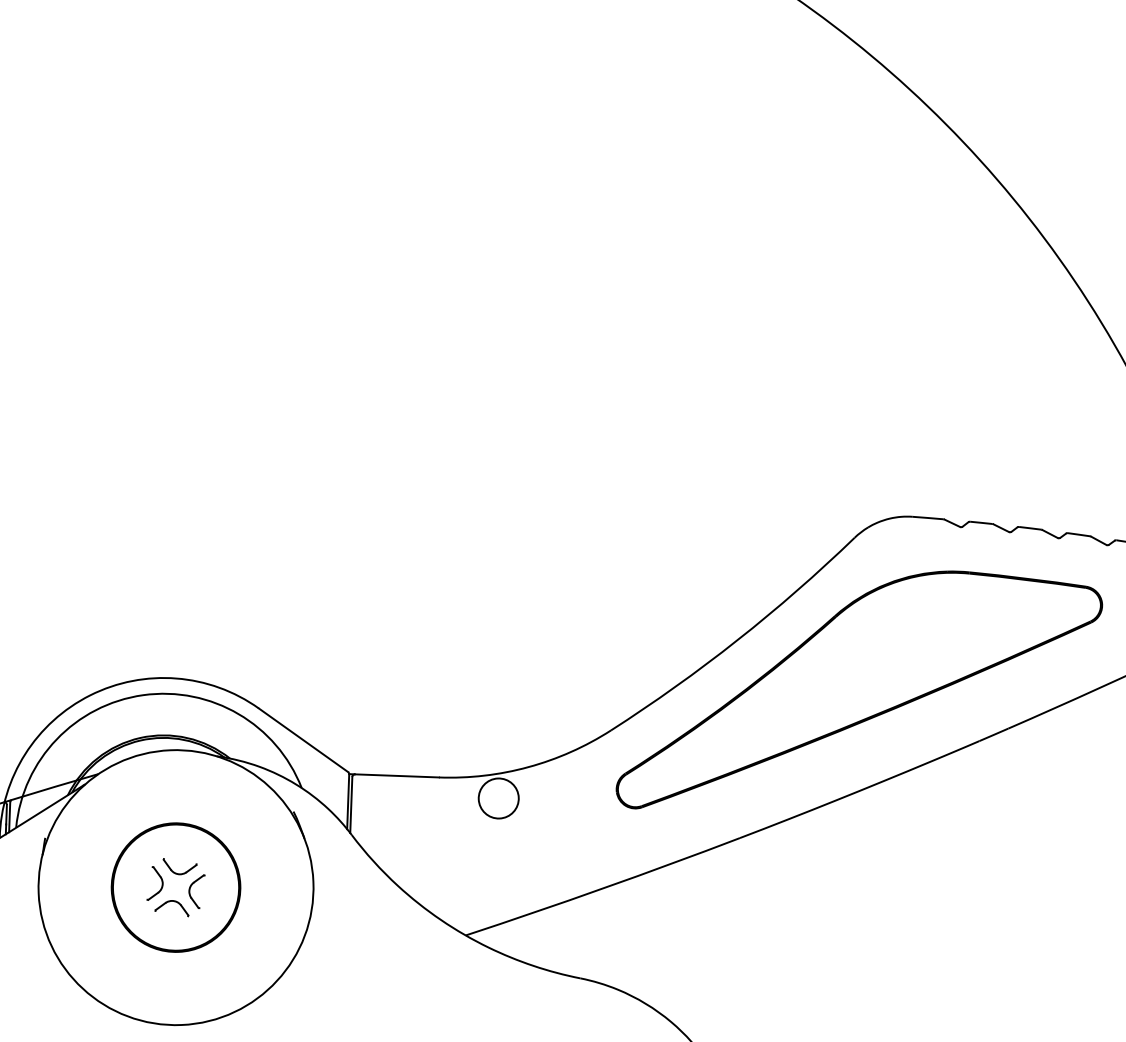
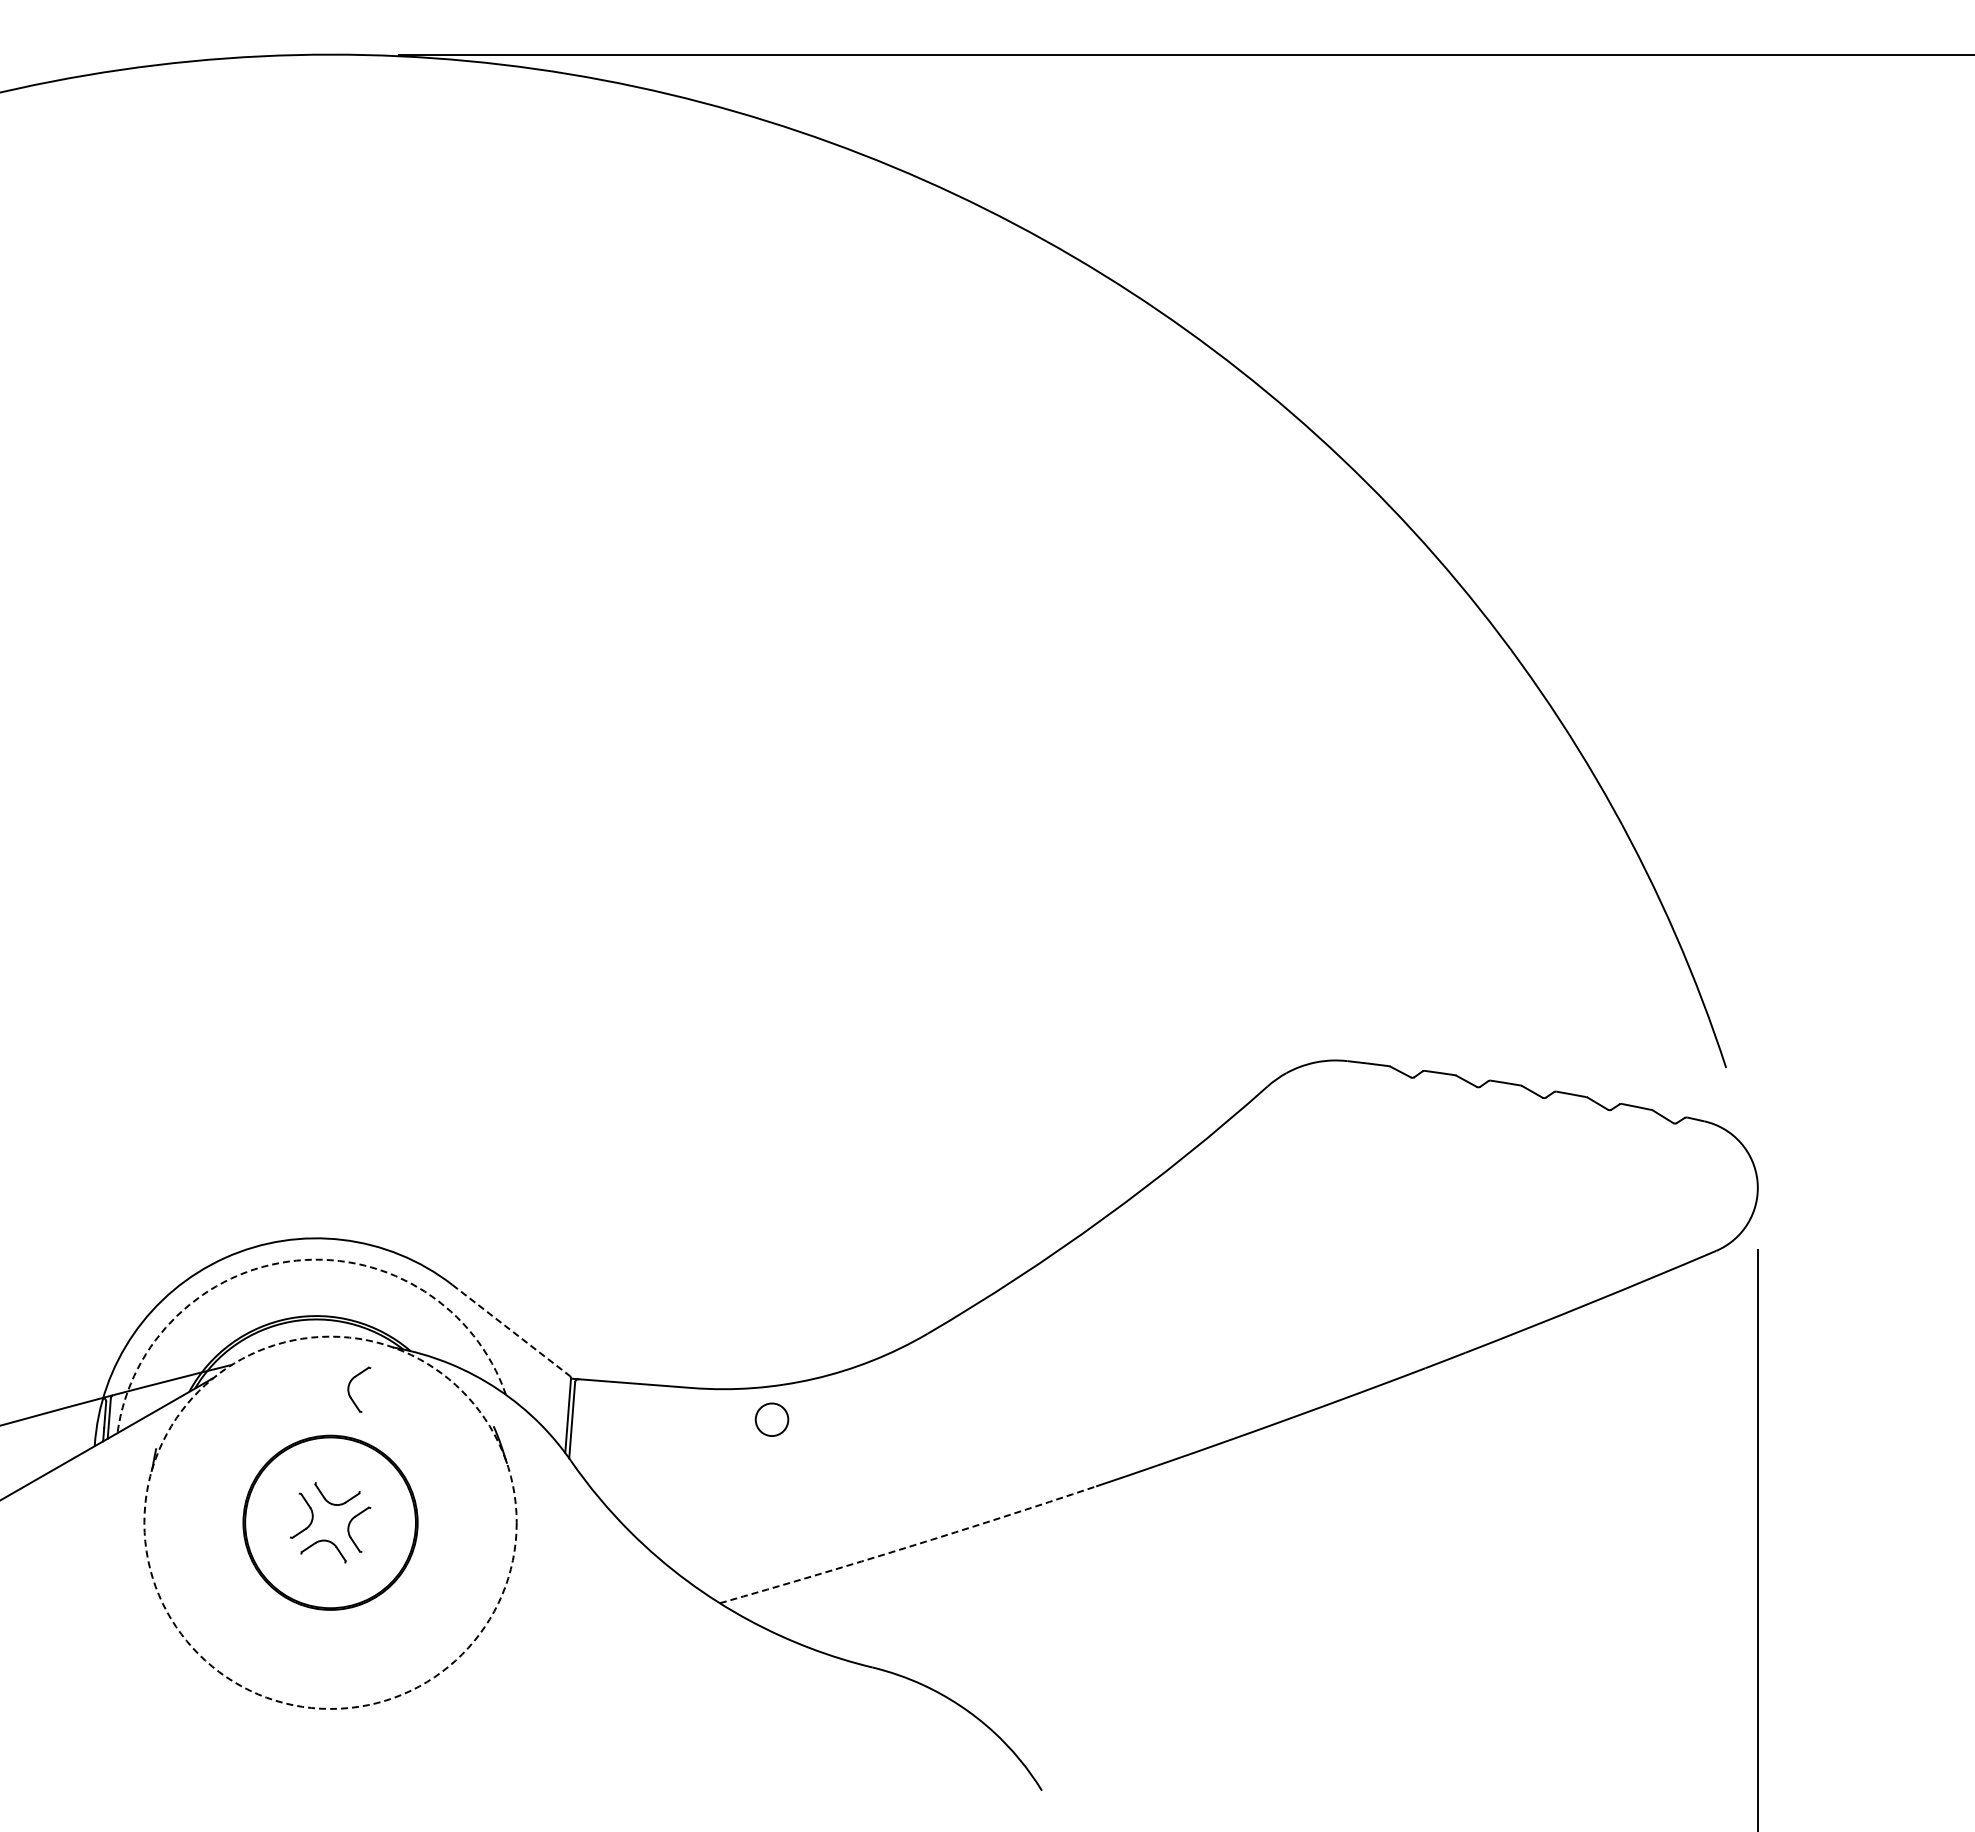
part: (859, 687) -> (1265, 1288), removed
arc: (143, 695) -> (296, 1260), solid -> dashed
line: (303, 740) -> (511, 1330), solid -> dashed
part: (186, 788) -> (349, 1389), added
circle: (498, 798) -> (771, 1419), size x0.6
circle: (175, 887) -> (330, 1522), solid -> dashed
arc: (603, 888) -> (908, 1547), solid -> dashed

